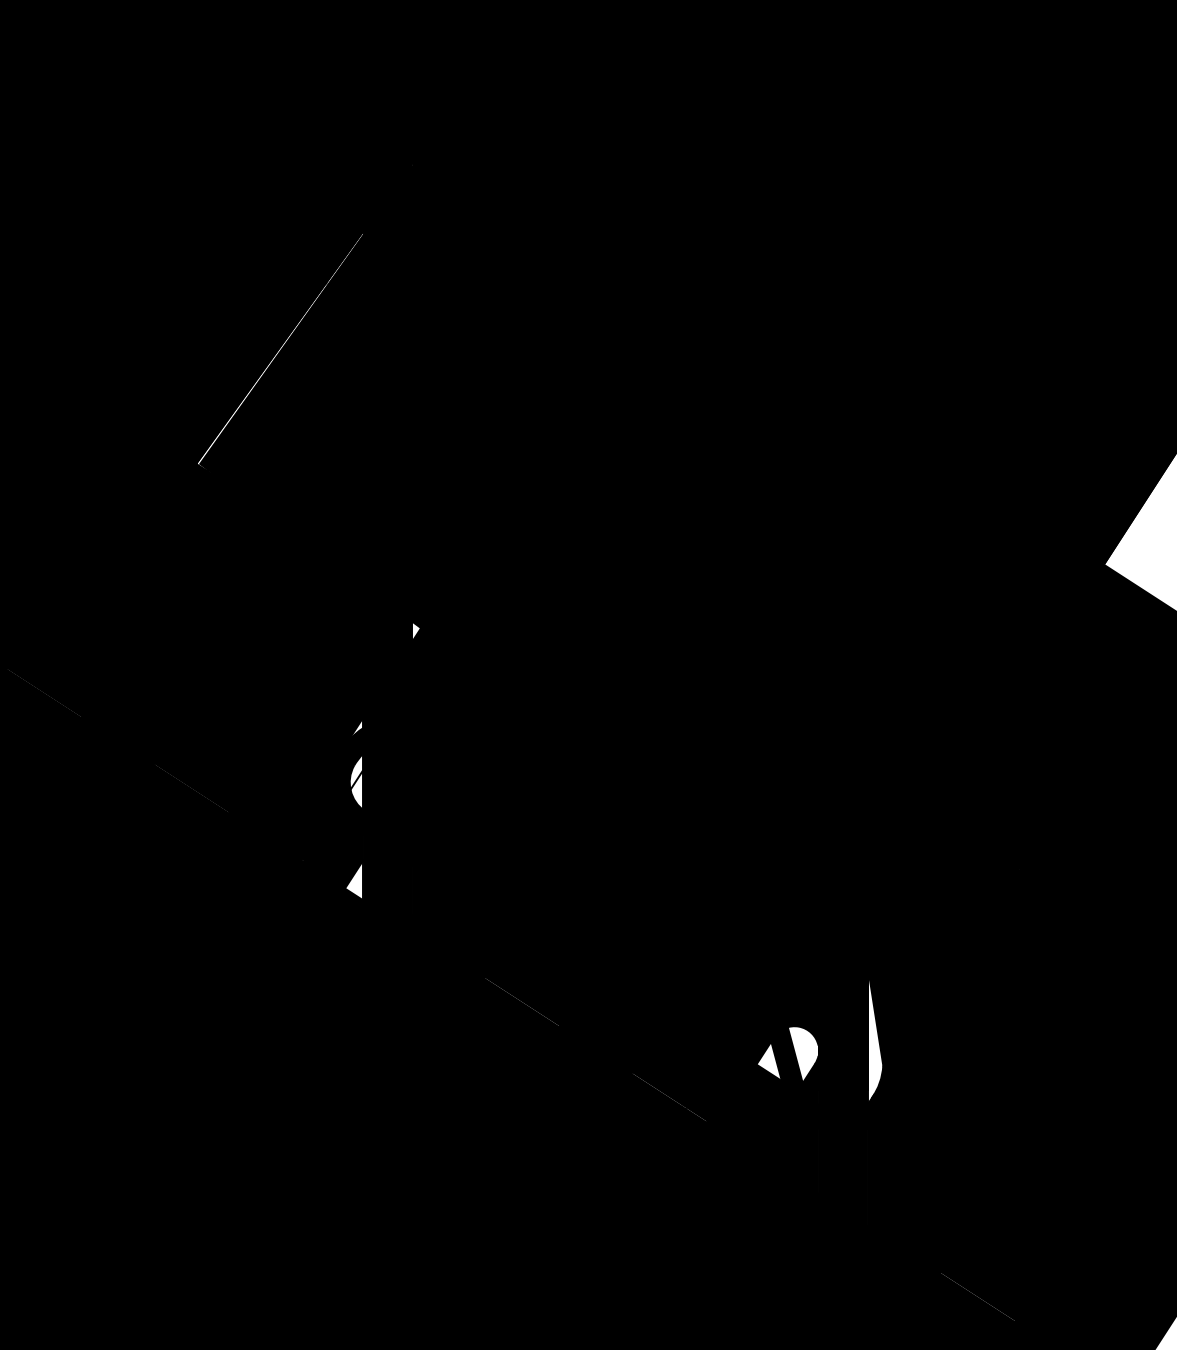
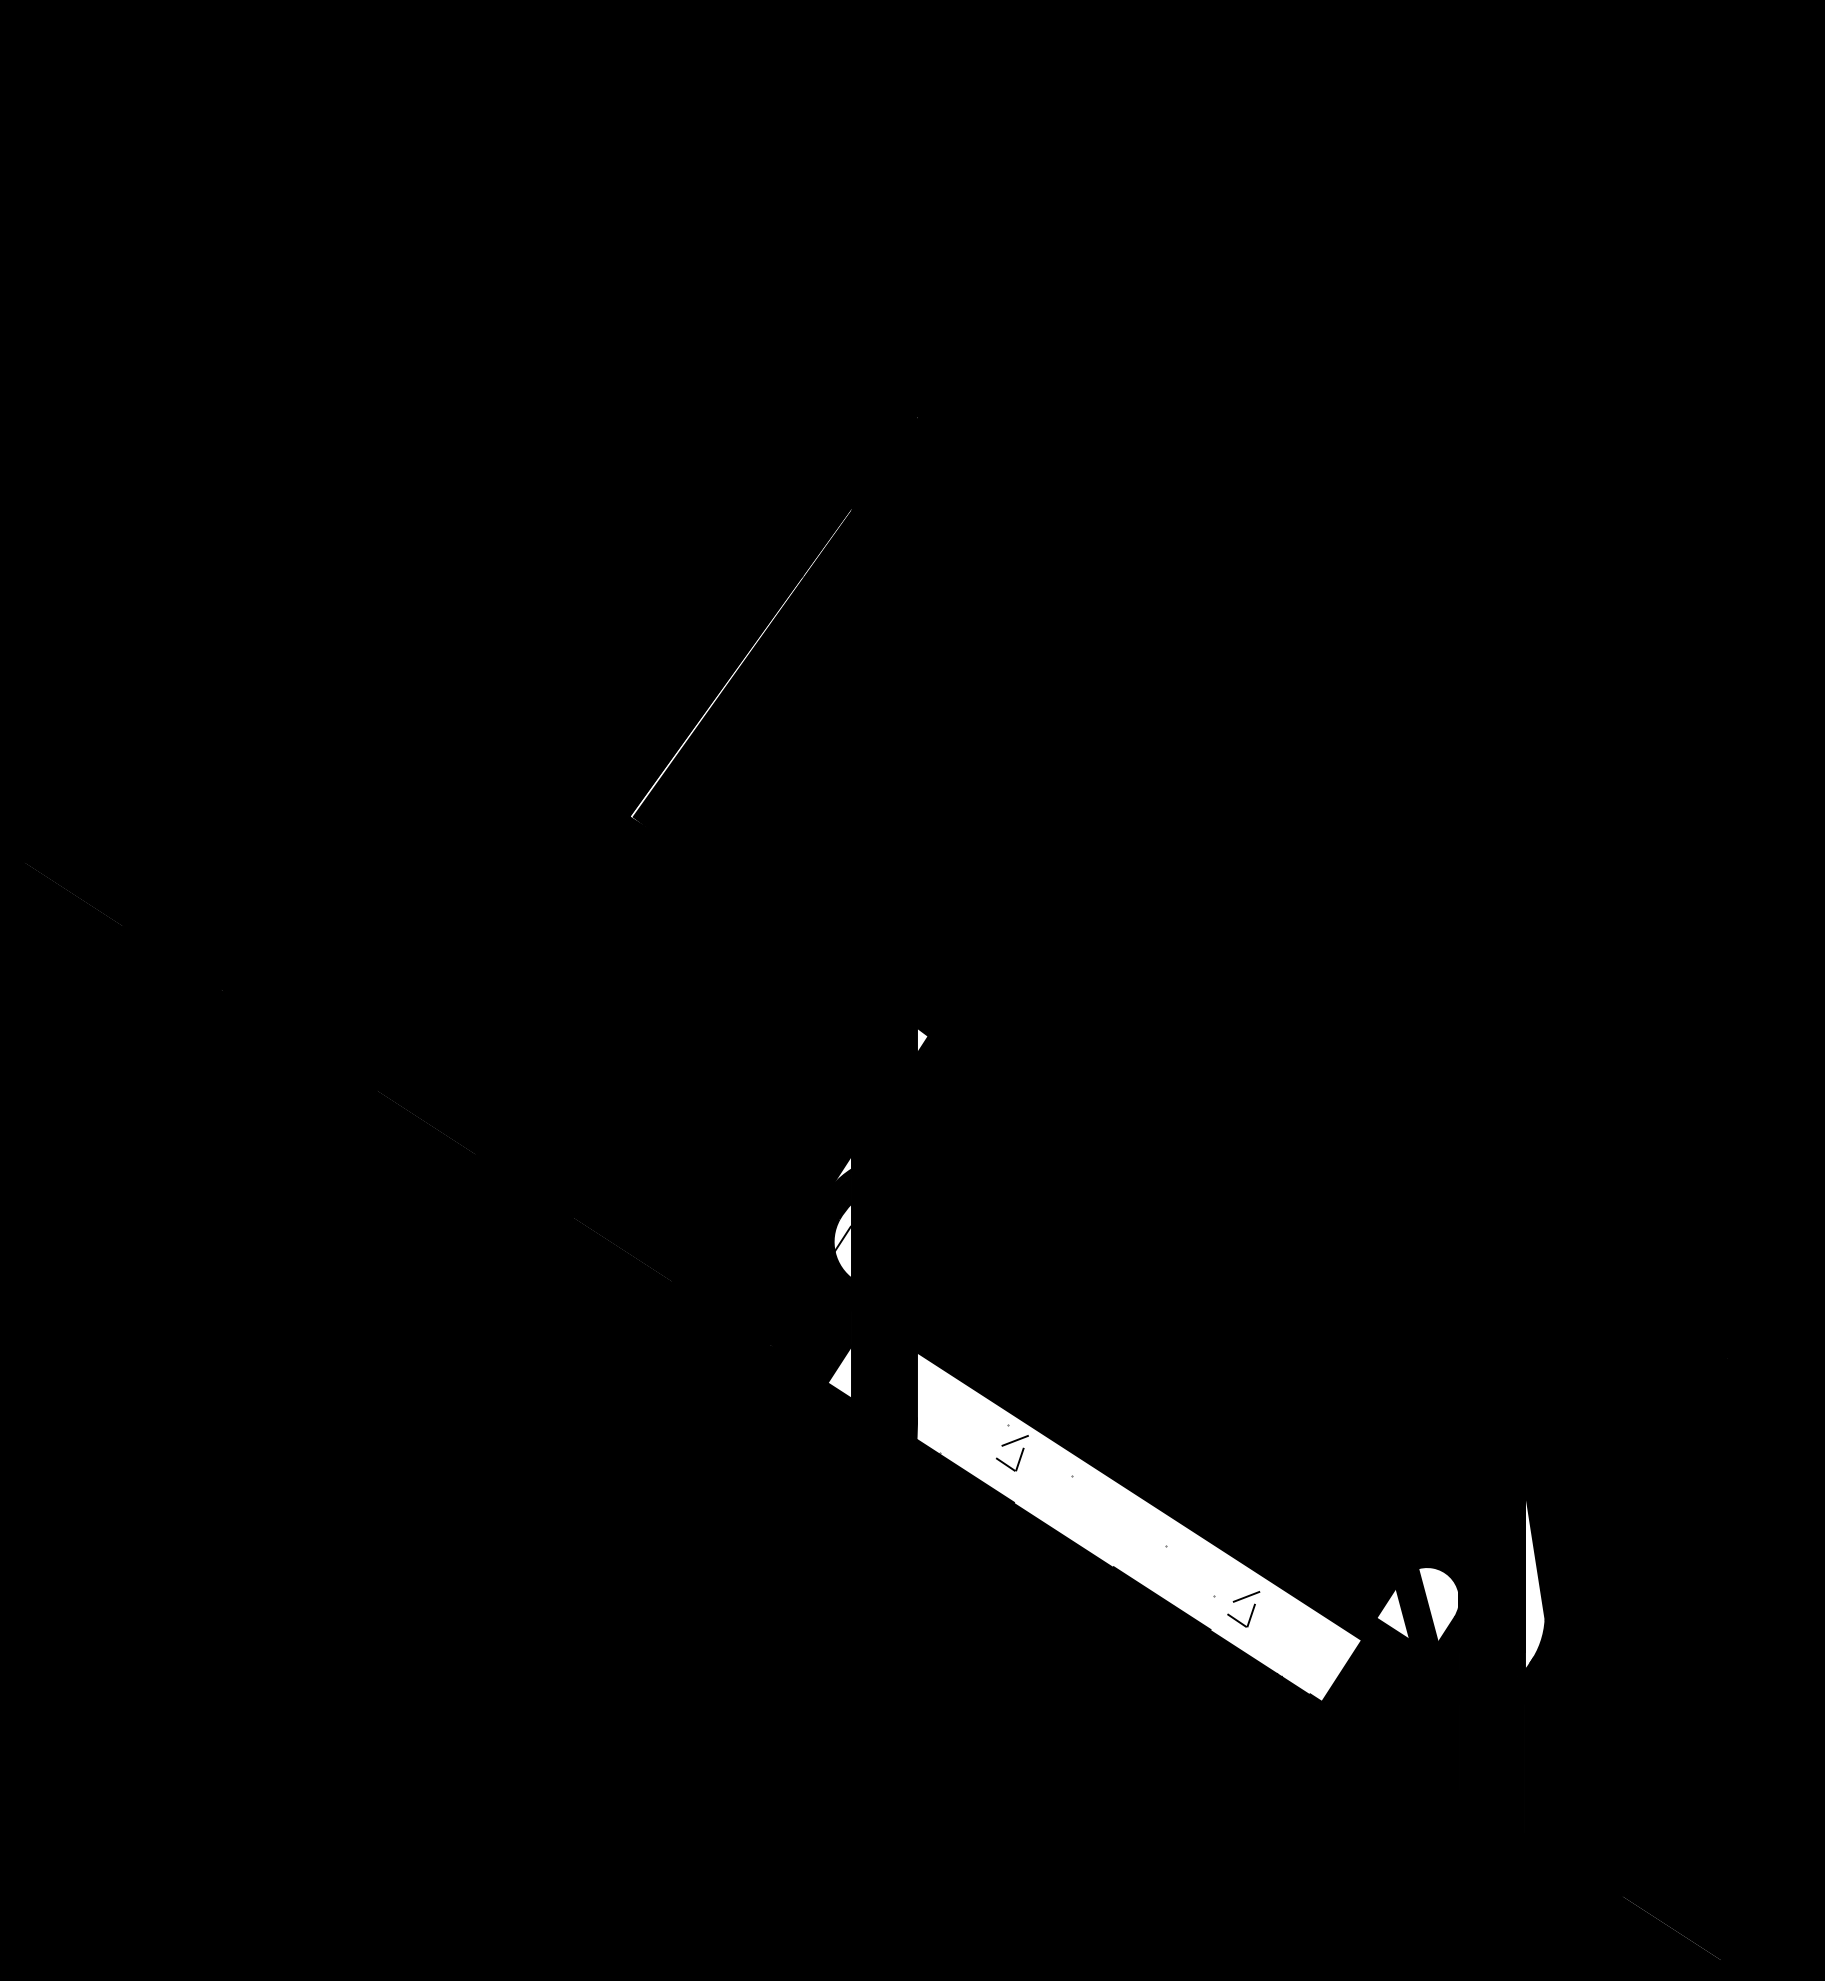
fill: (578, 996) -> (1139, 1527), removed

